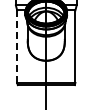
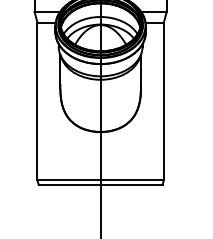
line: (17, 47) -> (38, 103), dashed -> solid

